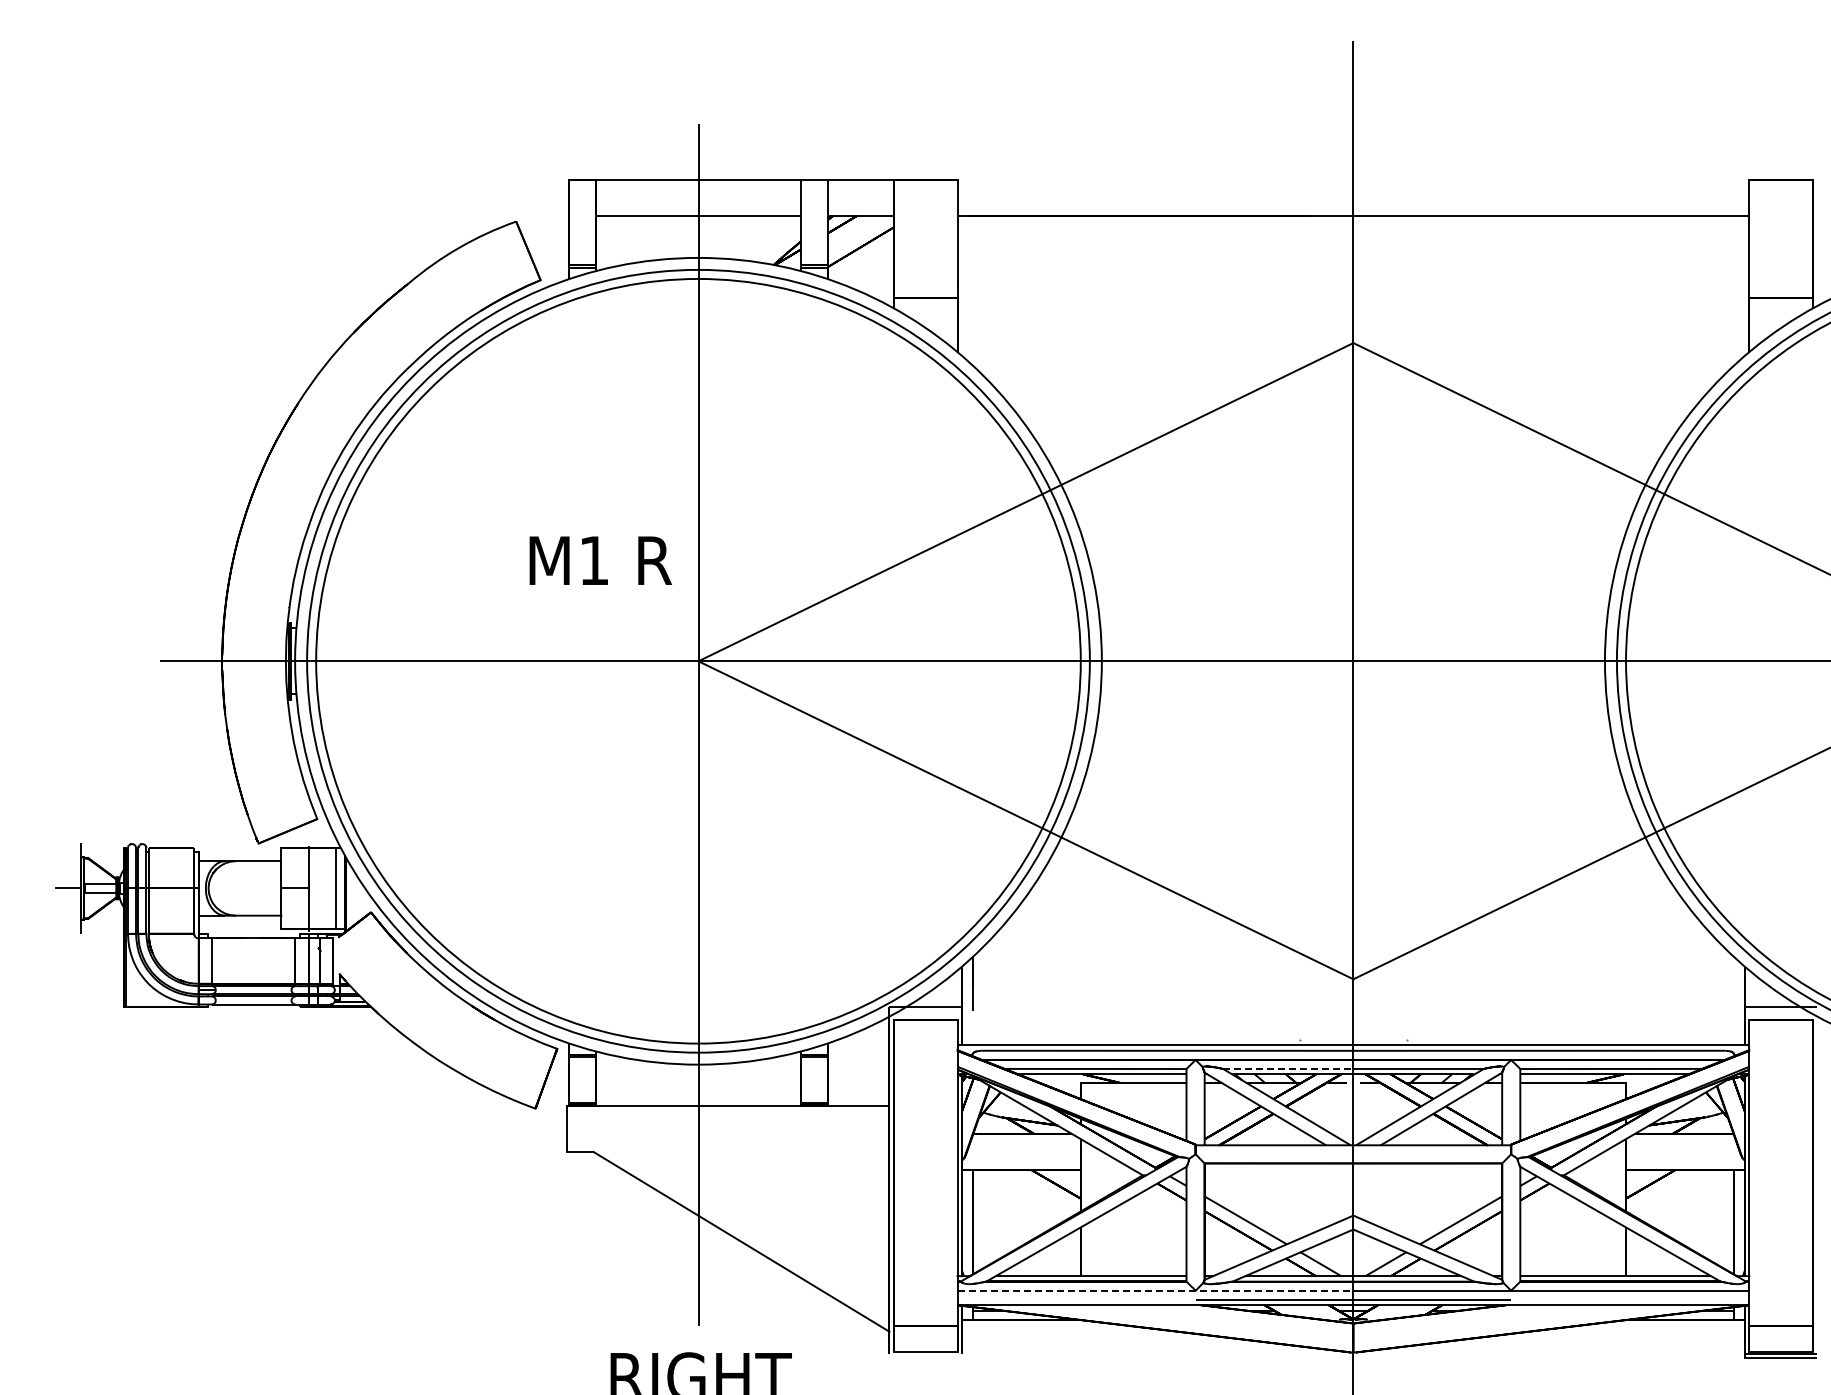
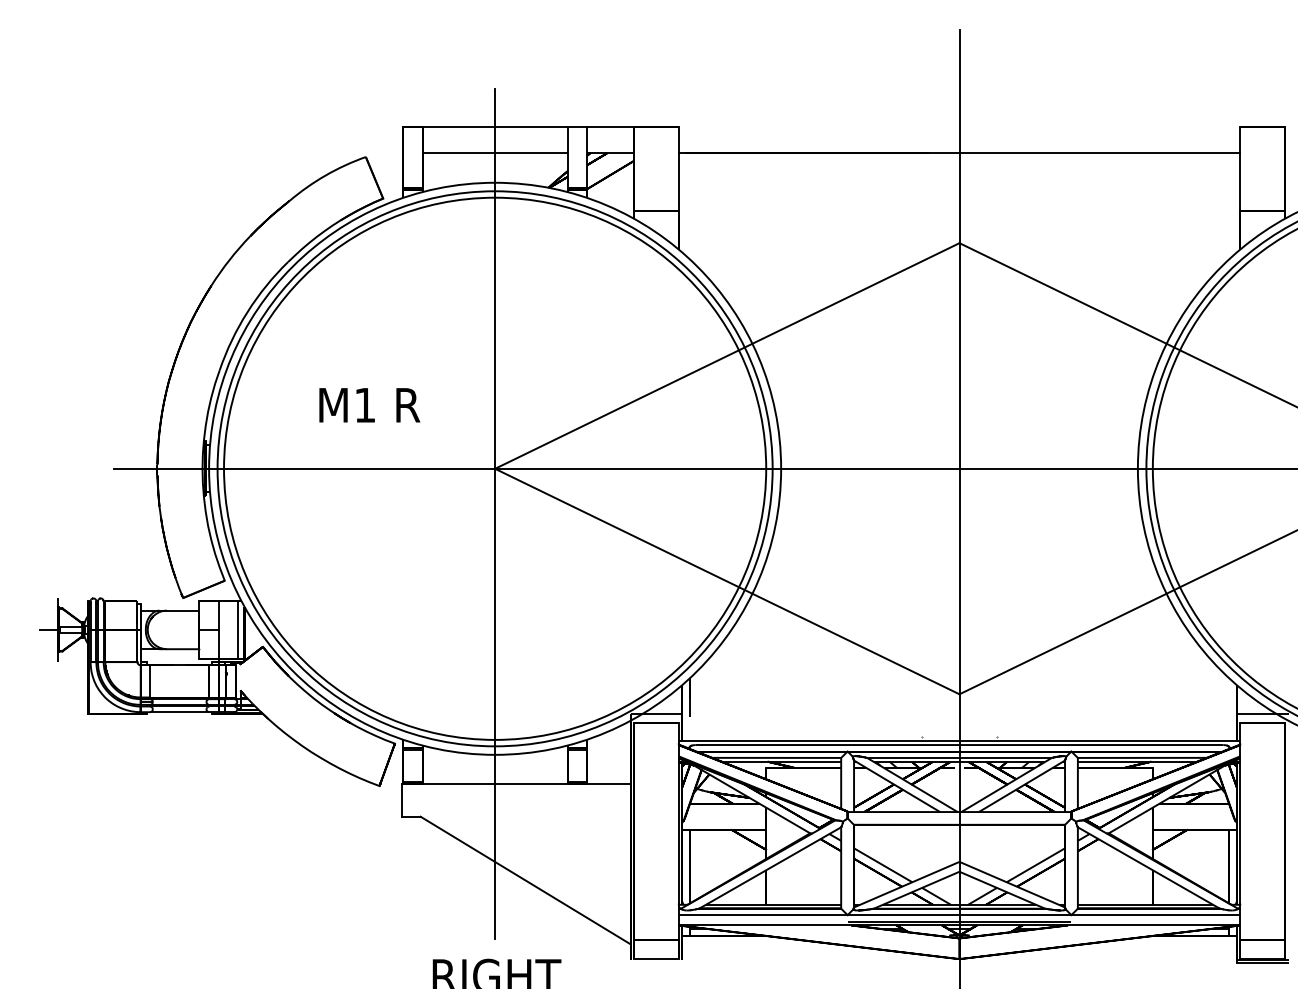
text: (600, 560) -> (369, 405), moved
line: (1288, 1069) -> (913, 758), dashed -> solid
line: (1155, 1290) -> (819, 914), dashed -> solid

